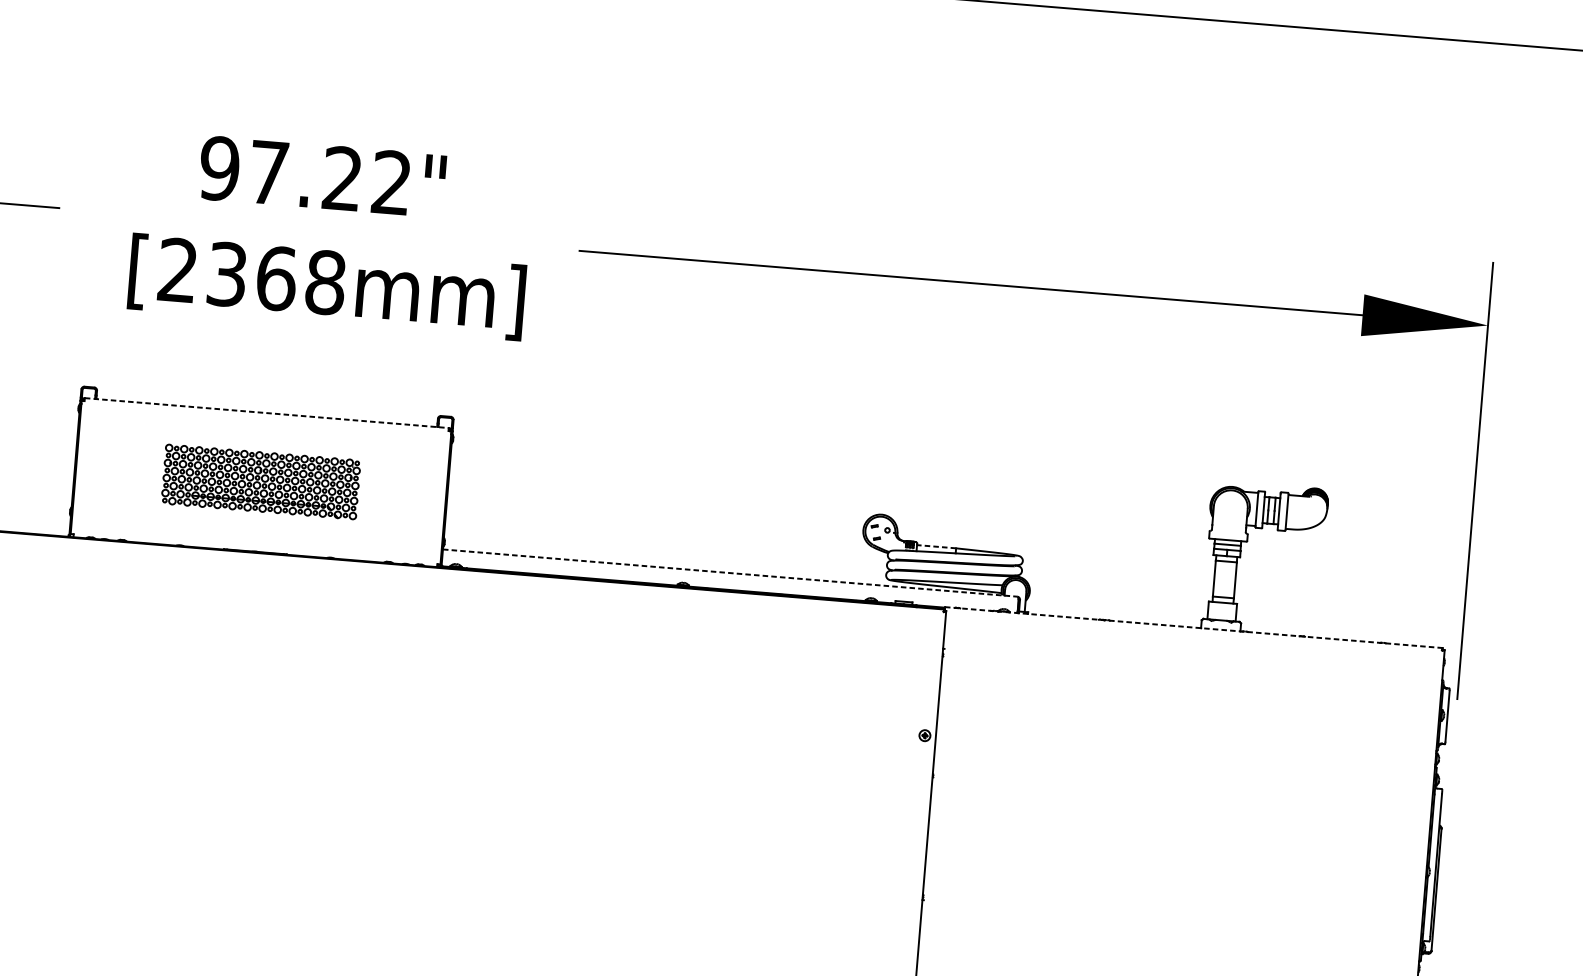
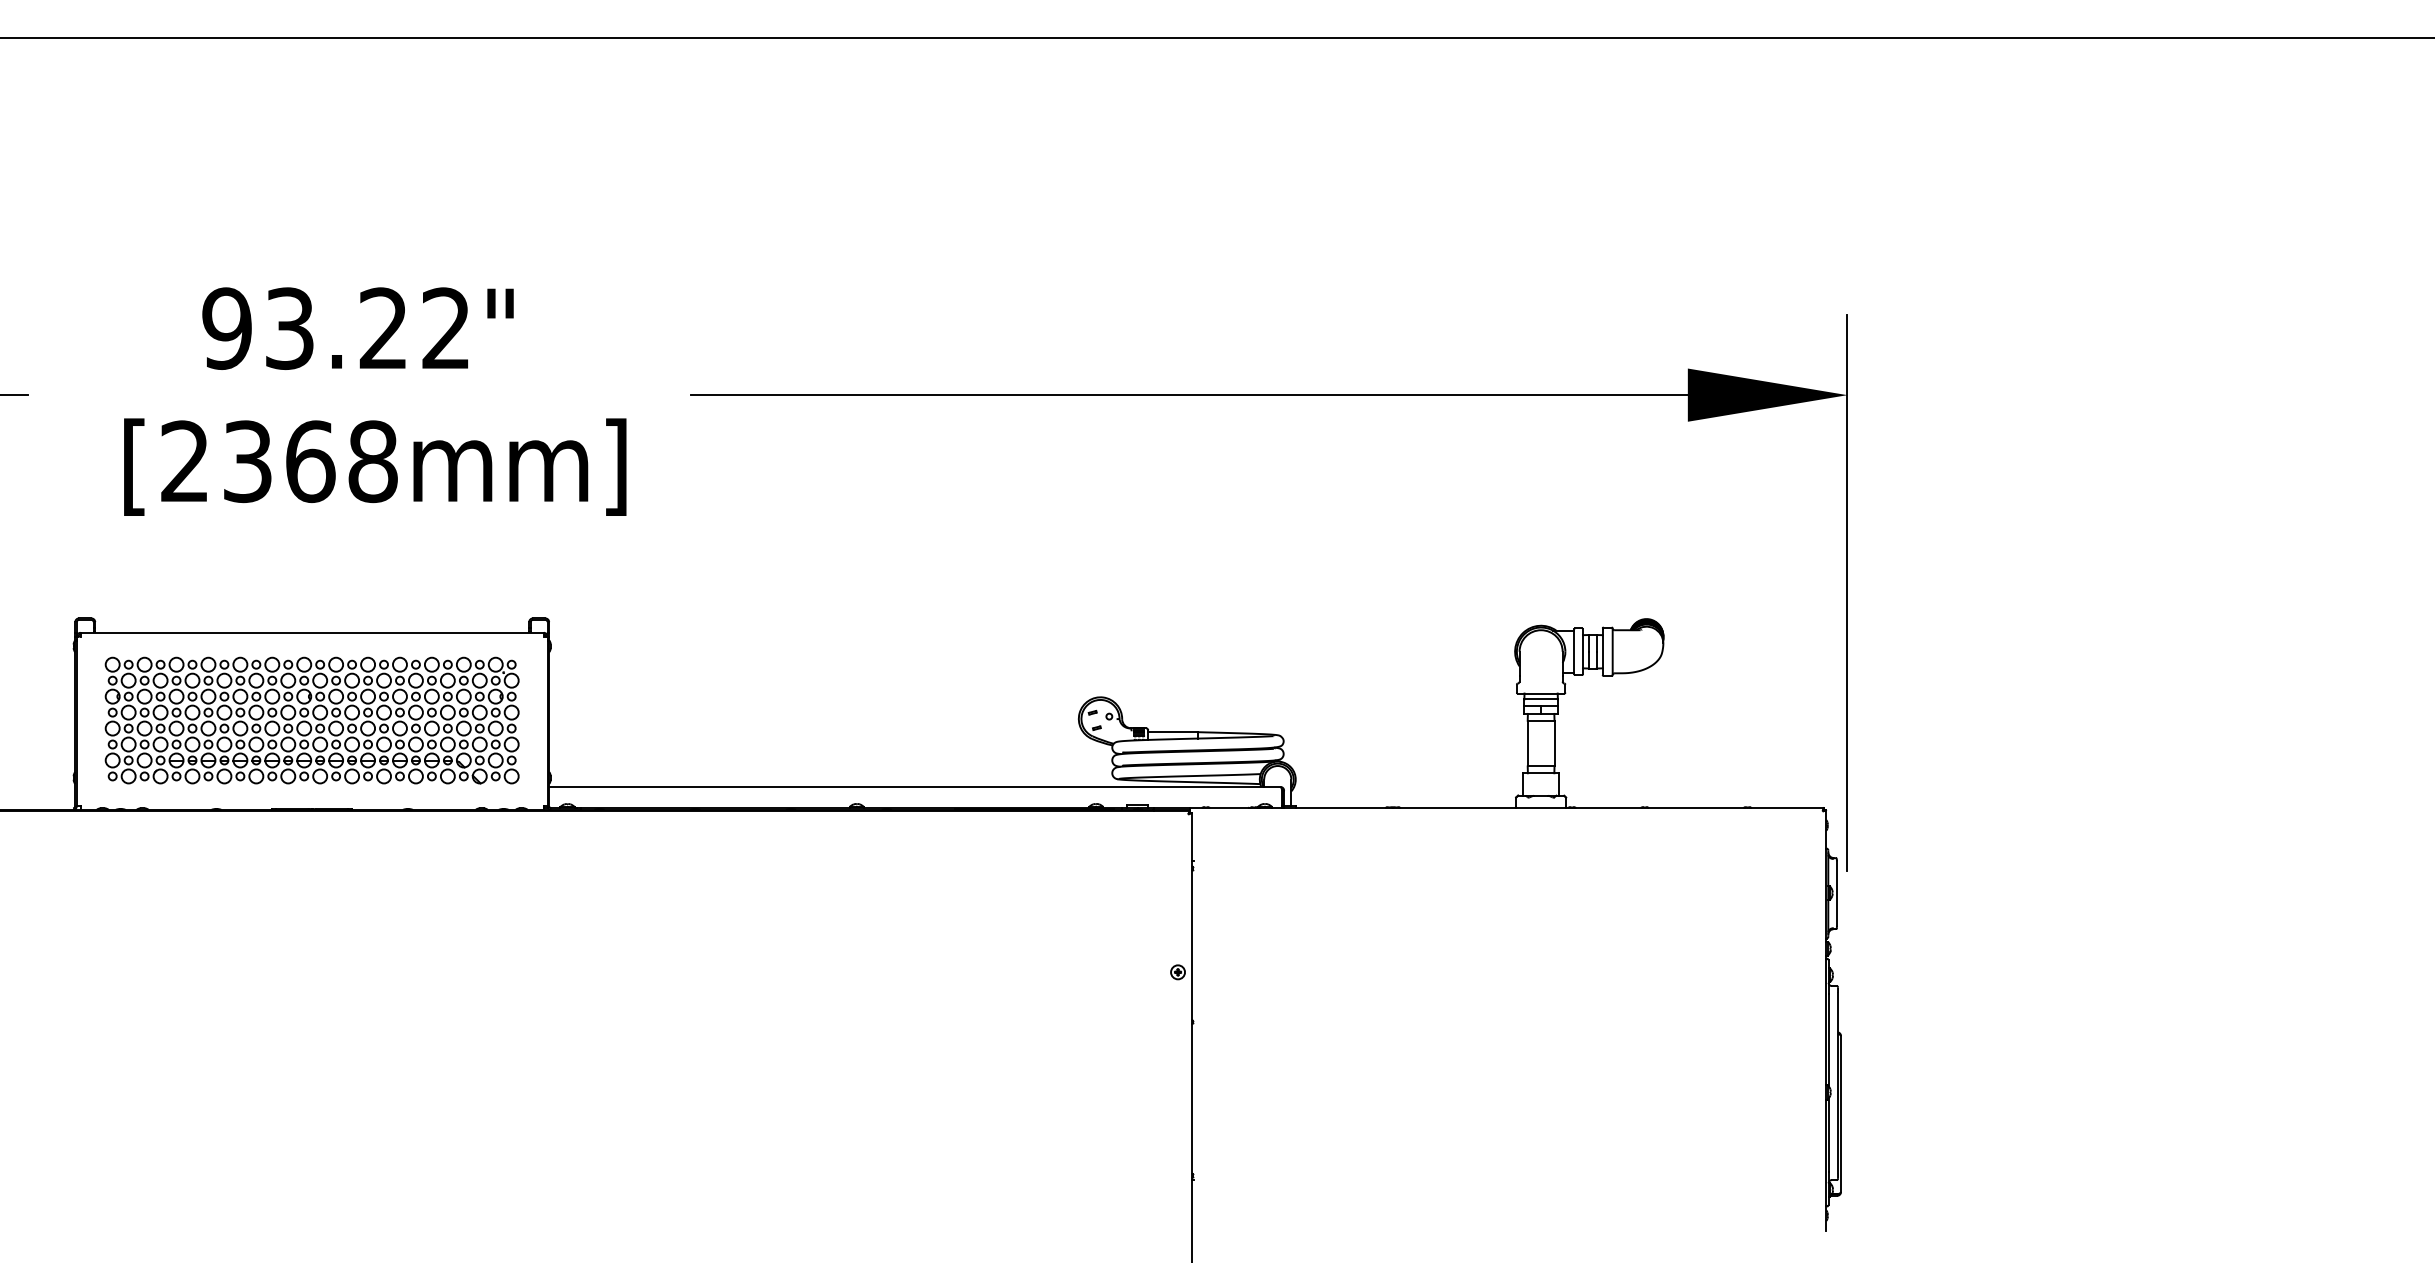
text: (268, 172) -> (289, 328), 97.22" -> 93.22"
line: (267, 412) -> (312, 632), dashed -> solid
part: (260, 481) -> (311, 720), size x1.67
line: (936, 547) -> (1173, 732), dashed -> solid
line: (729, 572) -> (914, 786), dashed -> solid
line: (1194, 627) -> (1507, 807), dashed -> solid

